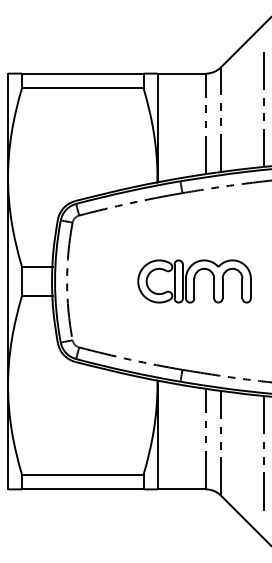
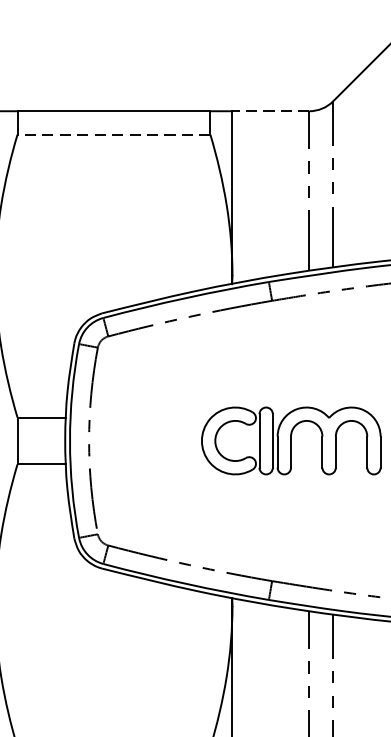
line: (181, 73) -> (270, 111), solid -> dashed
line: (82, 88) -> (113, 134), solid -> dashed

